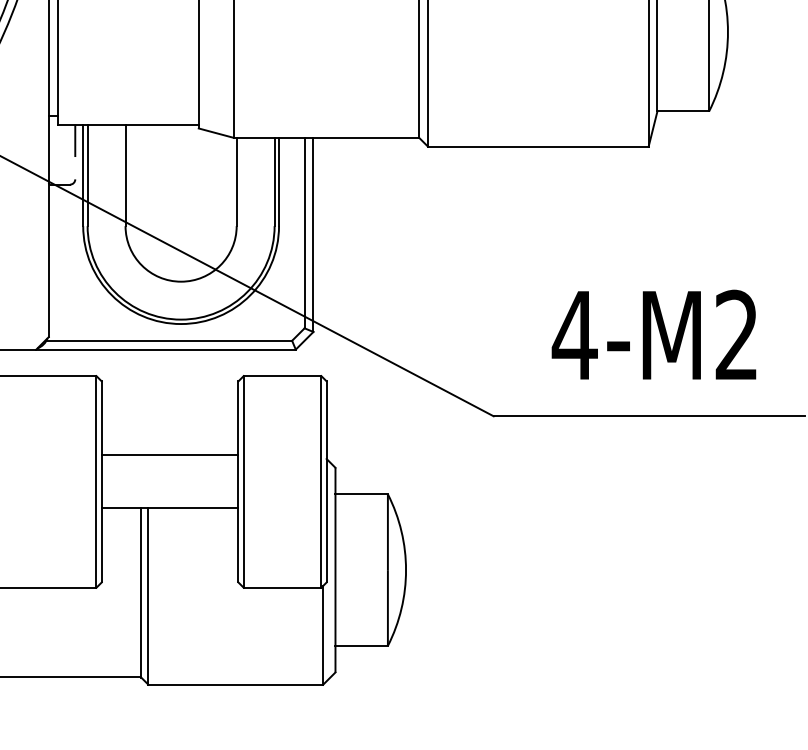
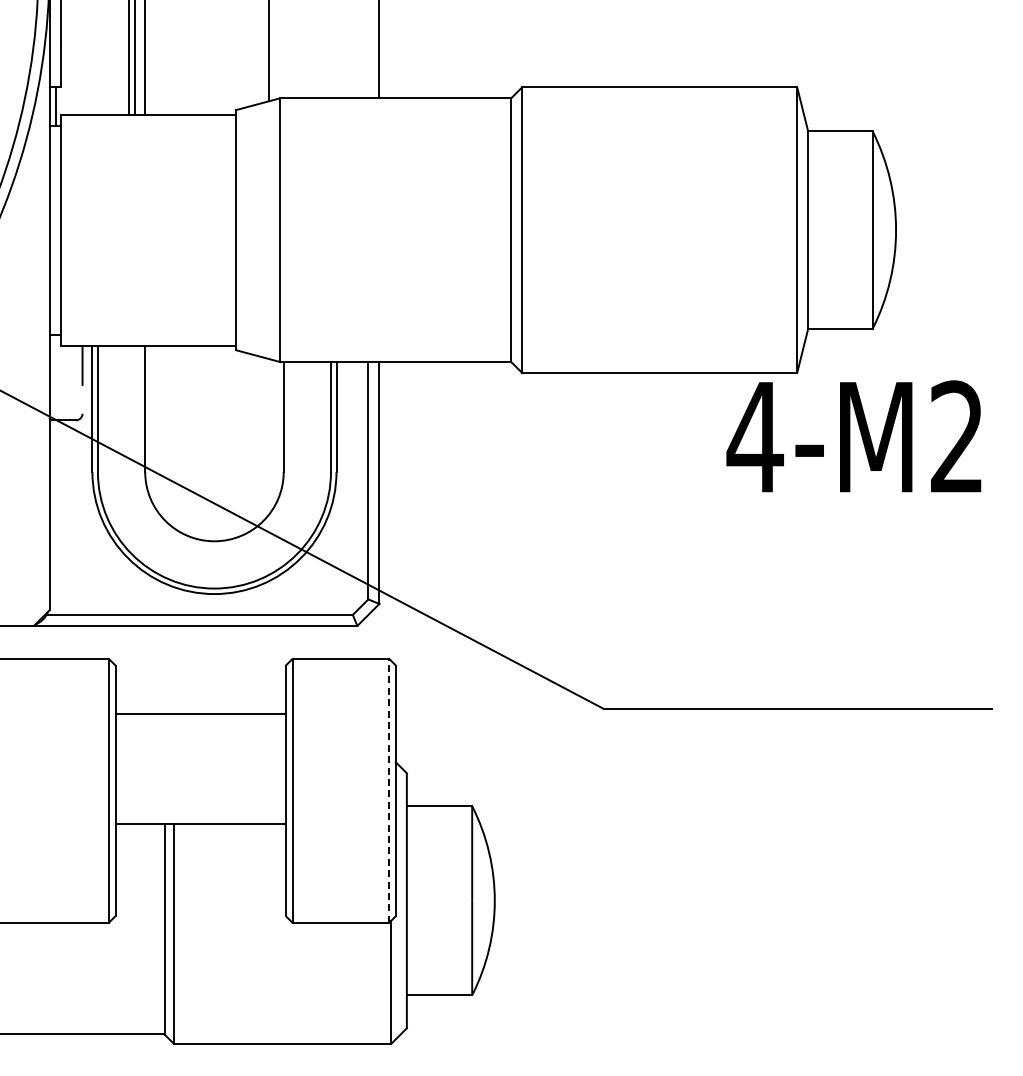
text: (653, 334) -> (853, 436), moved
line: (169, 455) -> (200, 713), moved
line: (321, 481) -> (389, 790), solid -> dashed

